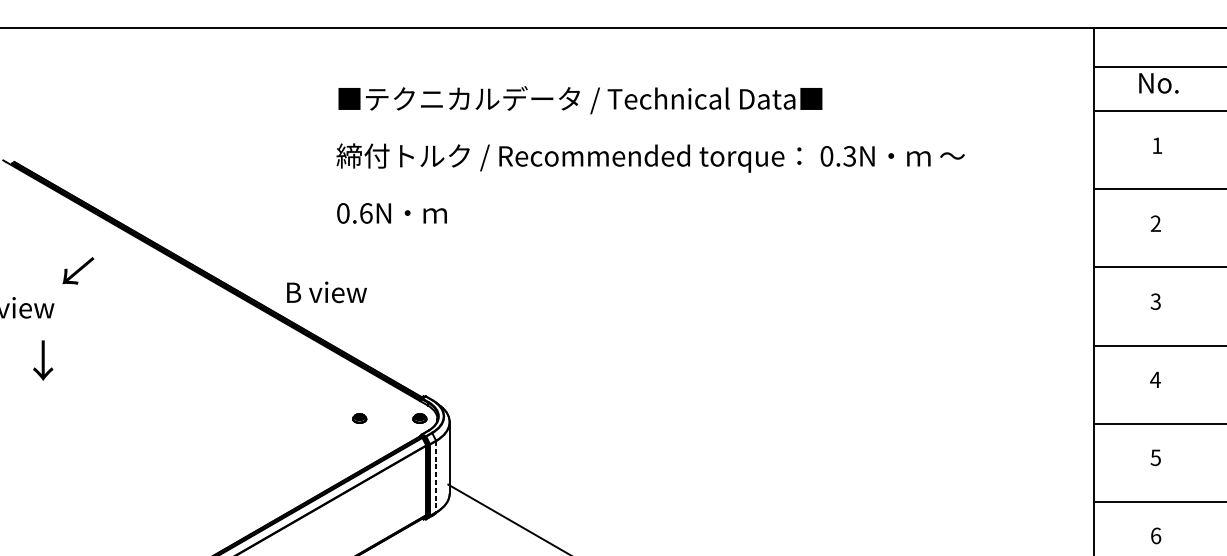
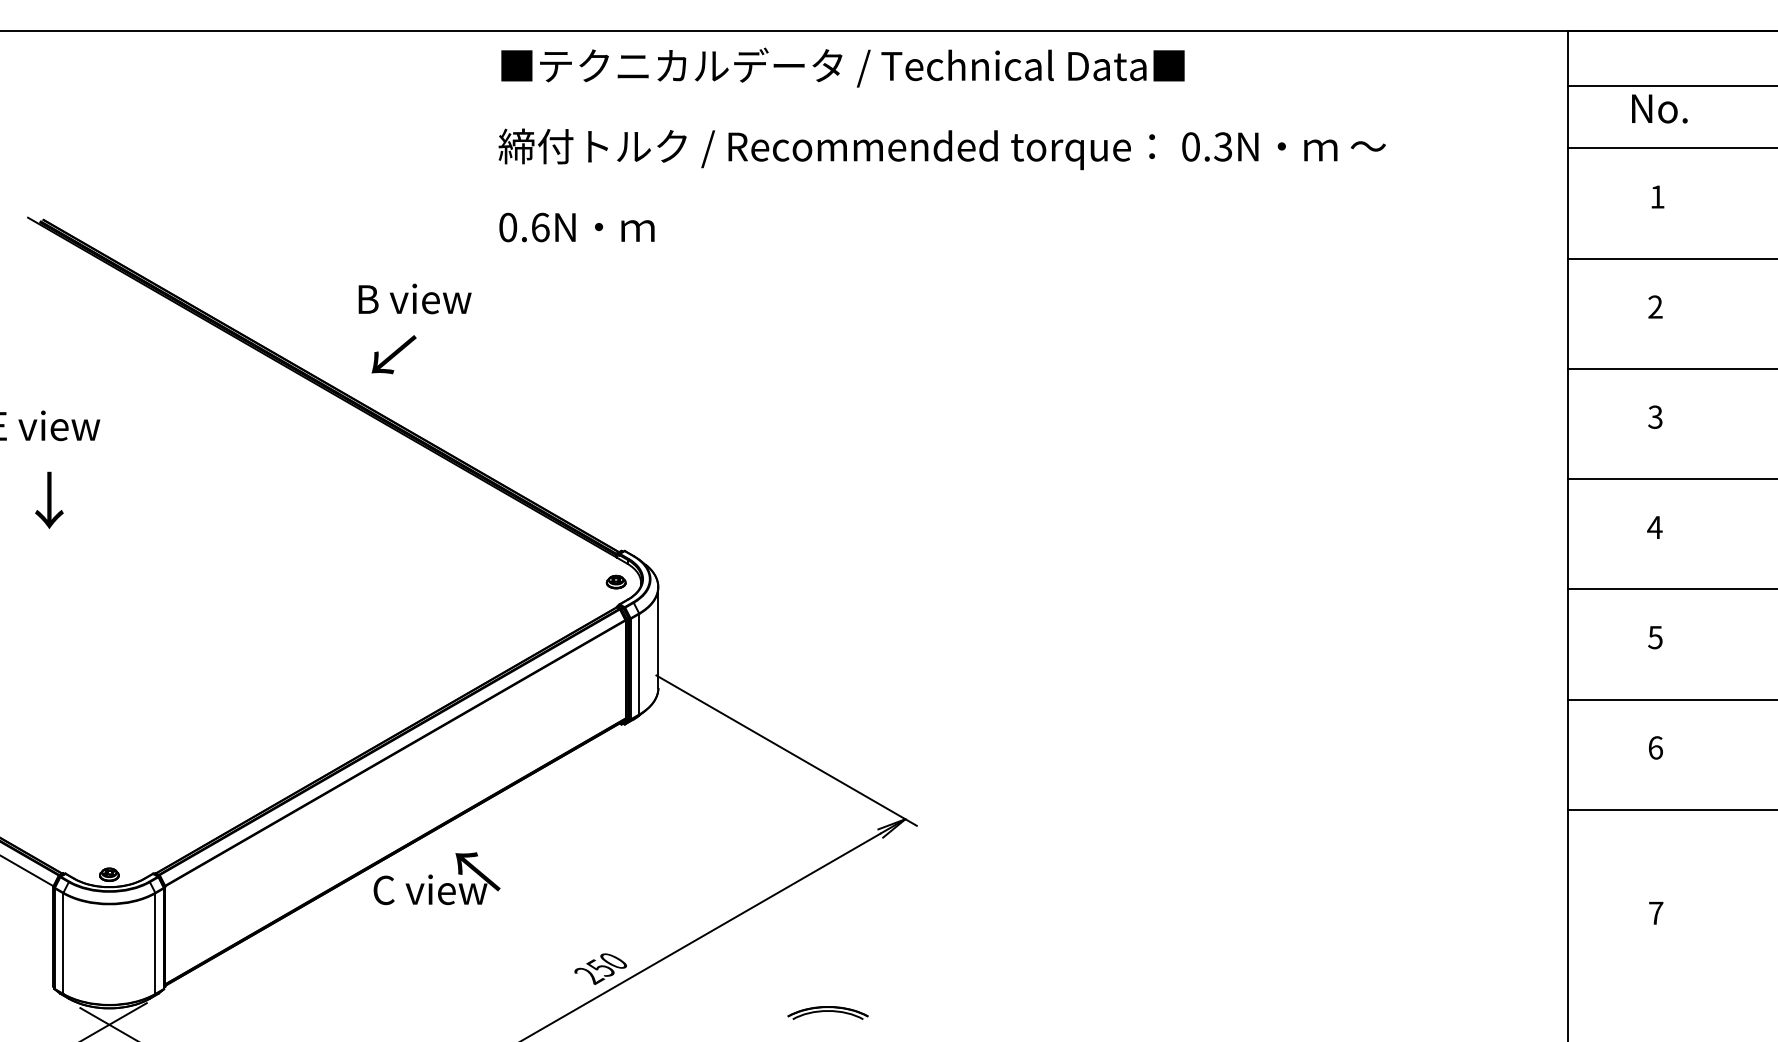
text: (650, 154) -> (941, 144), moved
text: (77, 270) -> (393, 354), moved
text: (326, 292) -> (414, 298), moved
text: (43, 360) -> (49, 499), moved
part: (359, 418) -> (530, 581), removed
line: (436, 476) -> (639, 664), dashed -> solid

